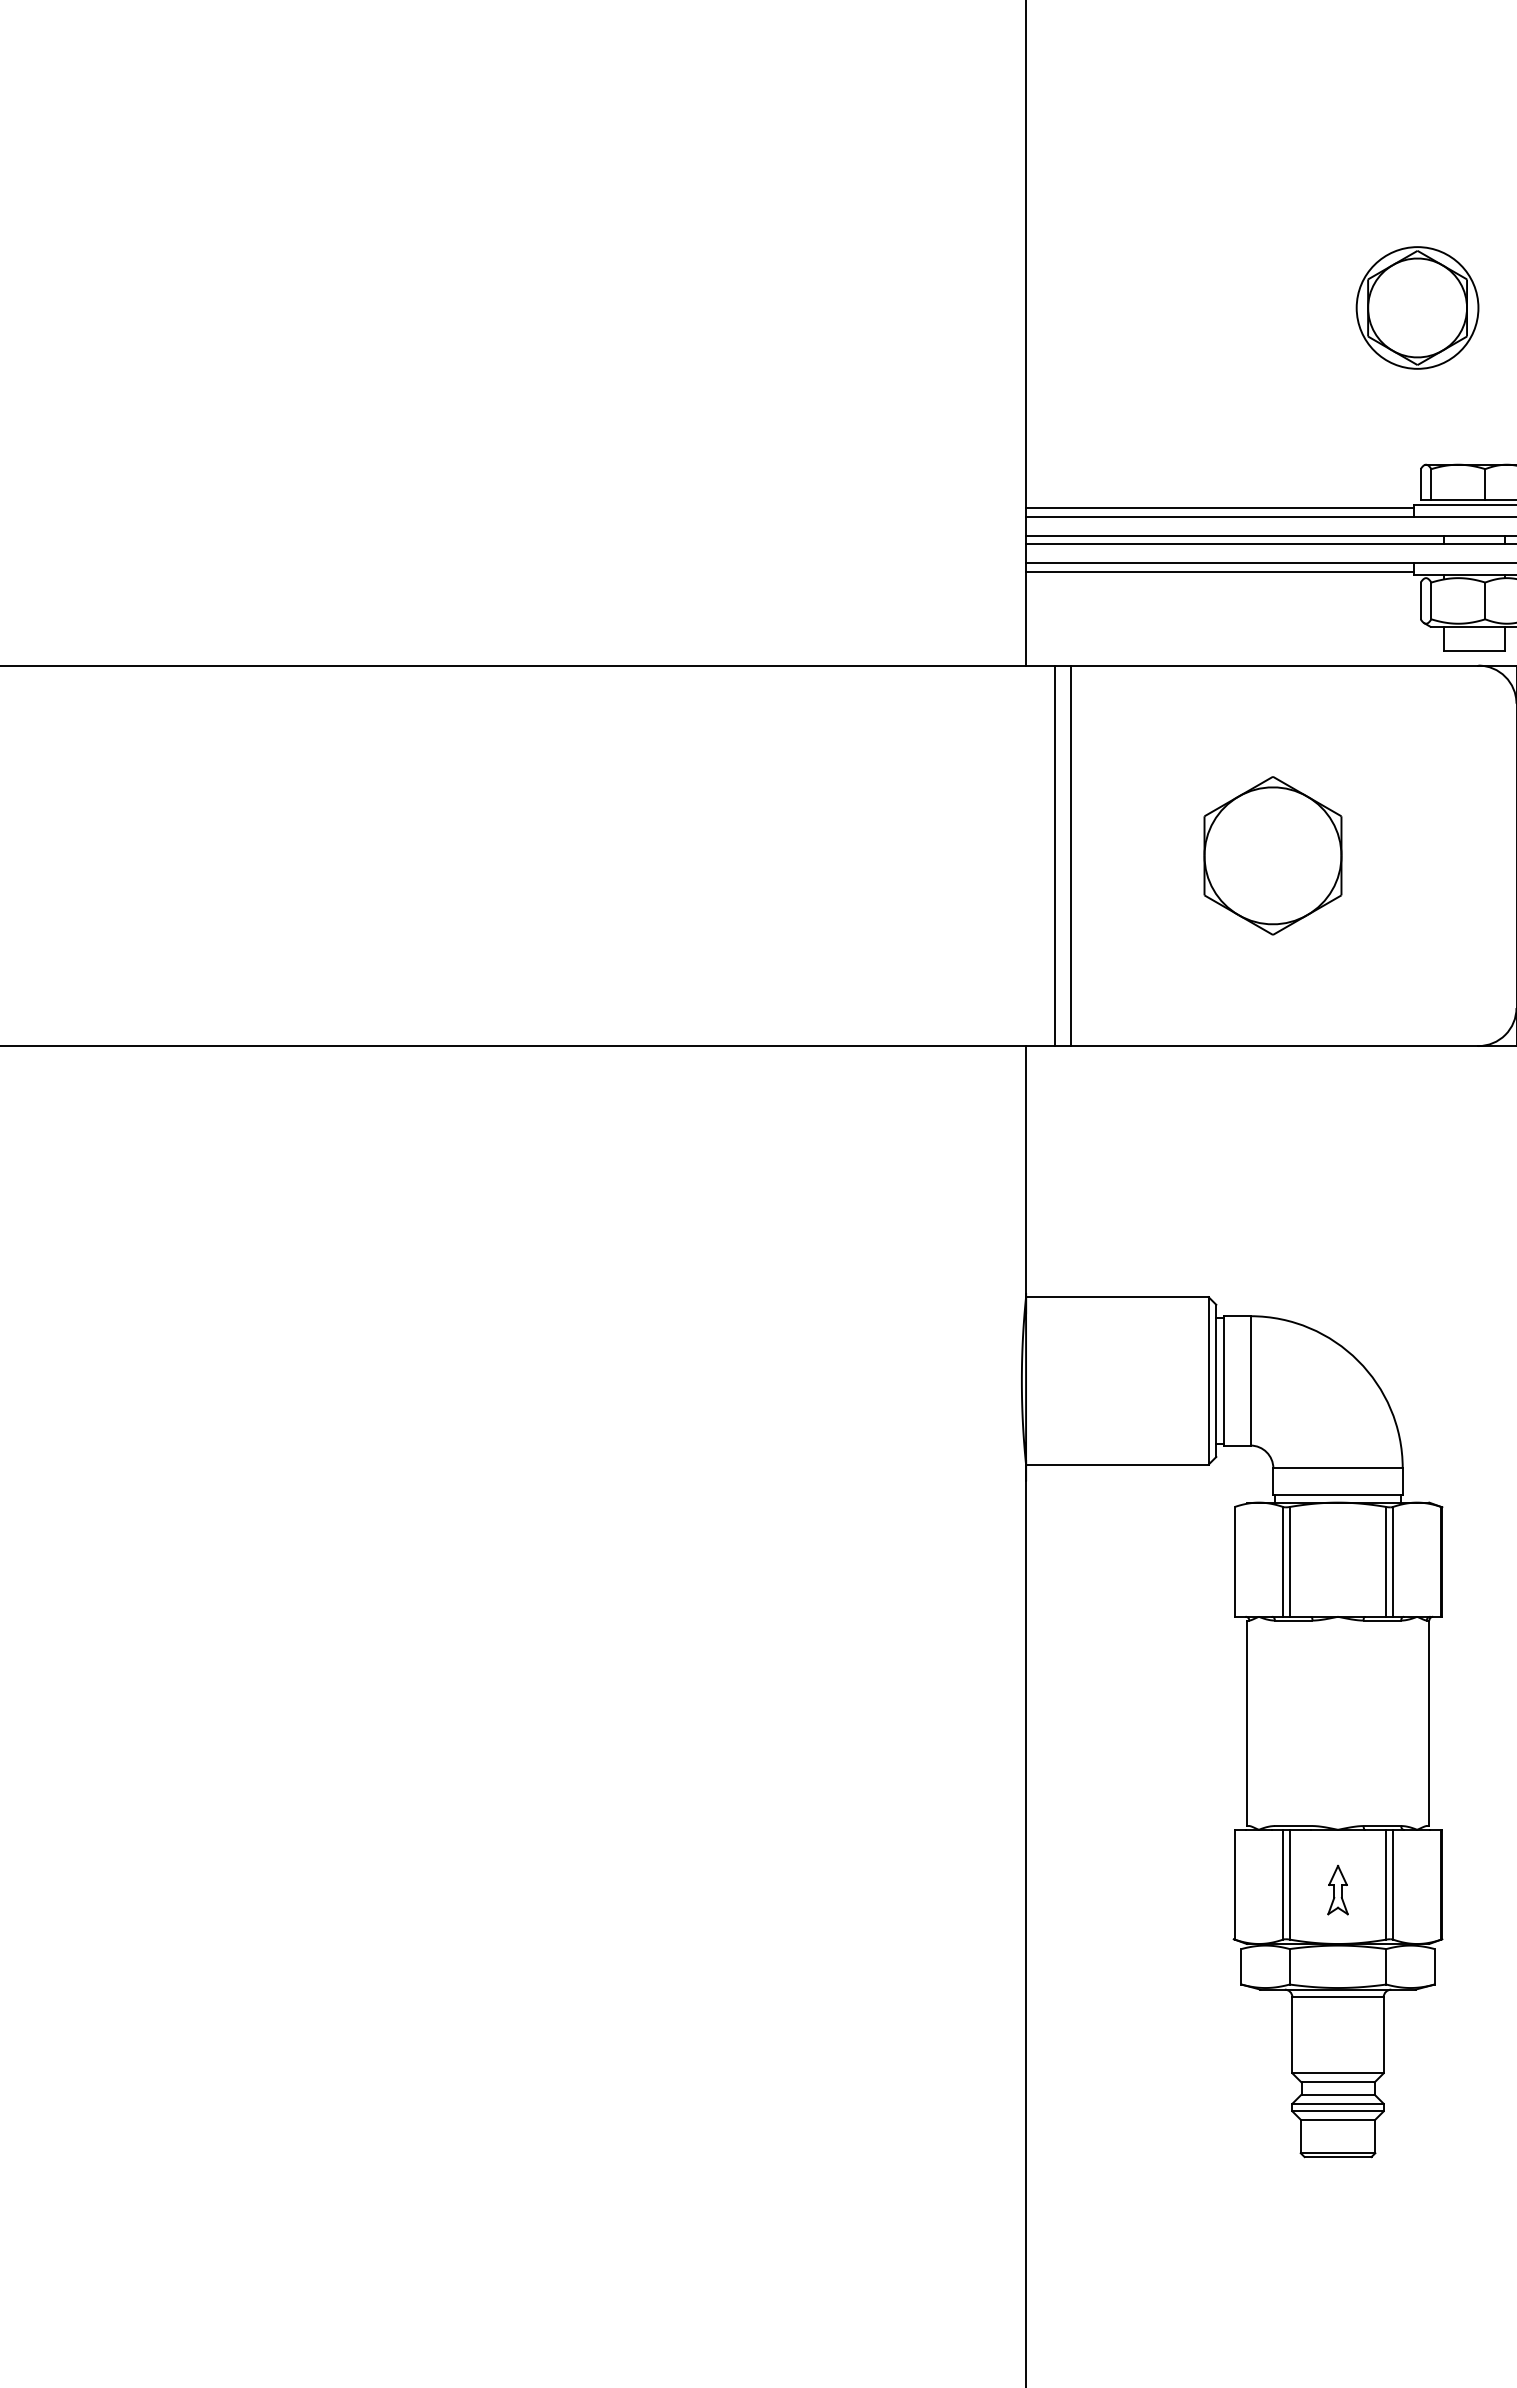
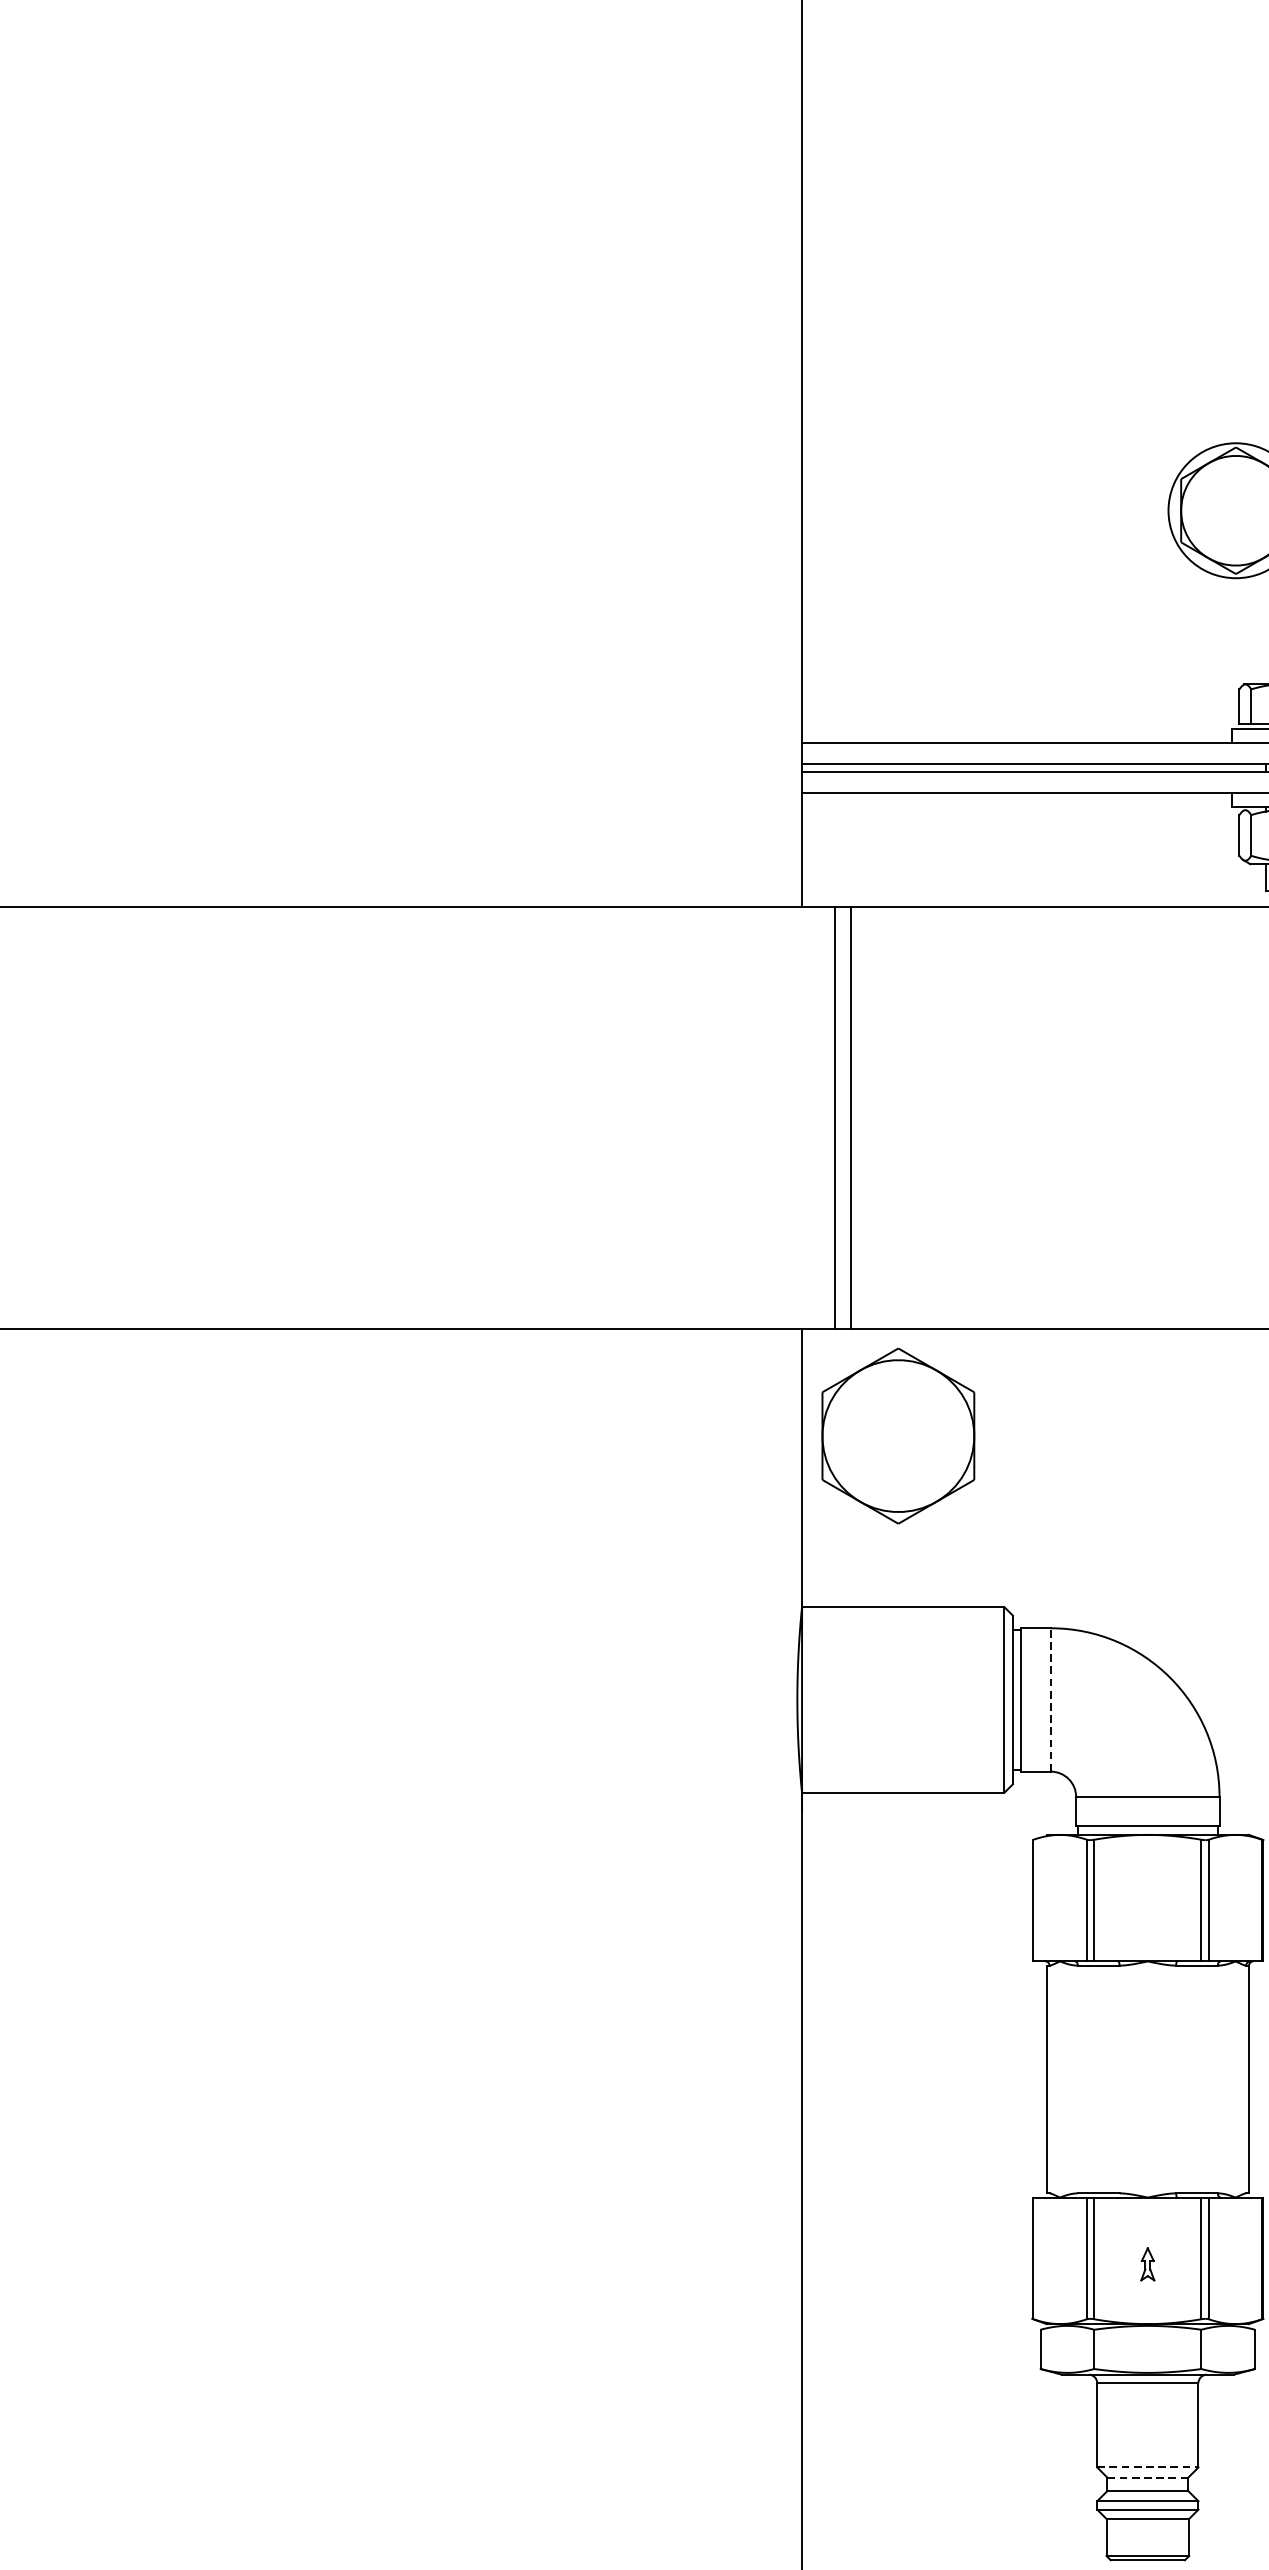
line: (1219, 507) -> (1016, 731), removed
line: (1219, 572) -> (1016, 803), removed
part: (1272, 855) -> (897, 1435), moved
line: (1250, 1380) -> (1050, 1699), solid -> dashed
part: (1337, 1889) -> (1147, 2263), size x0.6
line: (1338, 2073) -> (1148, 2467), solid -> dashed
line: (1338, 2082) -> (1148, 2477), solid -> dashed

